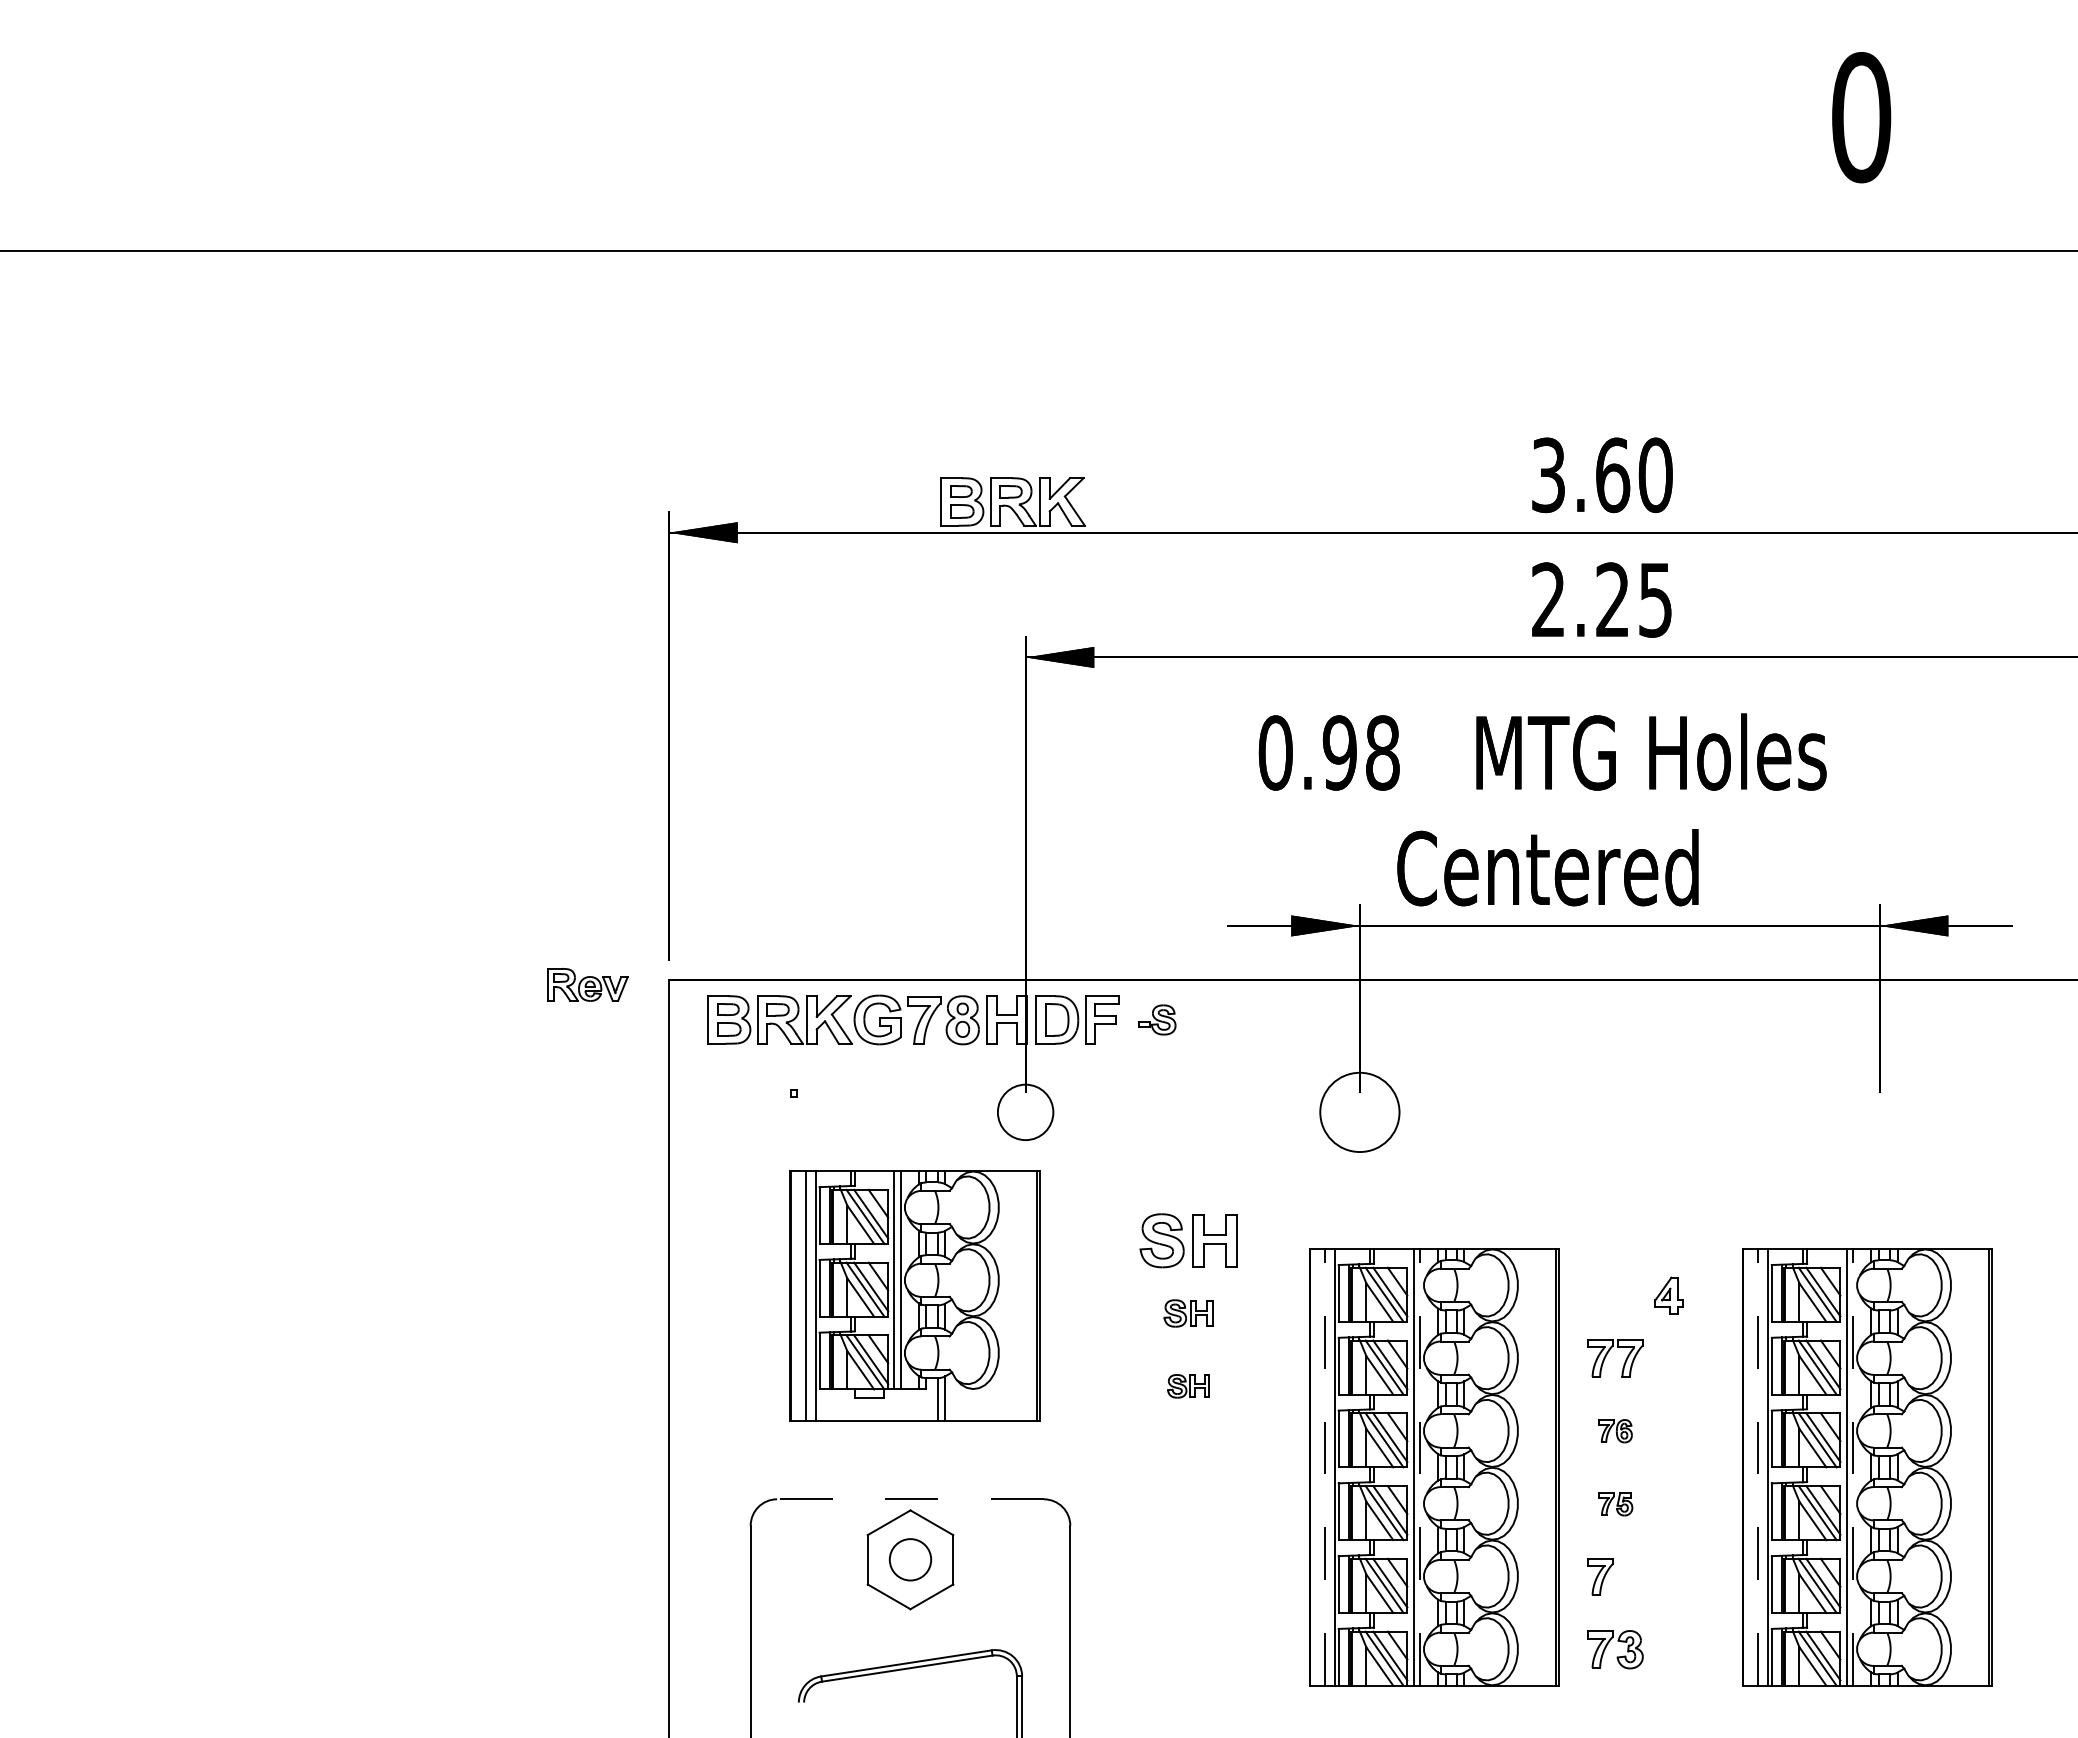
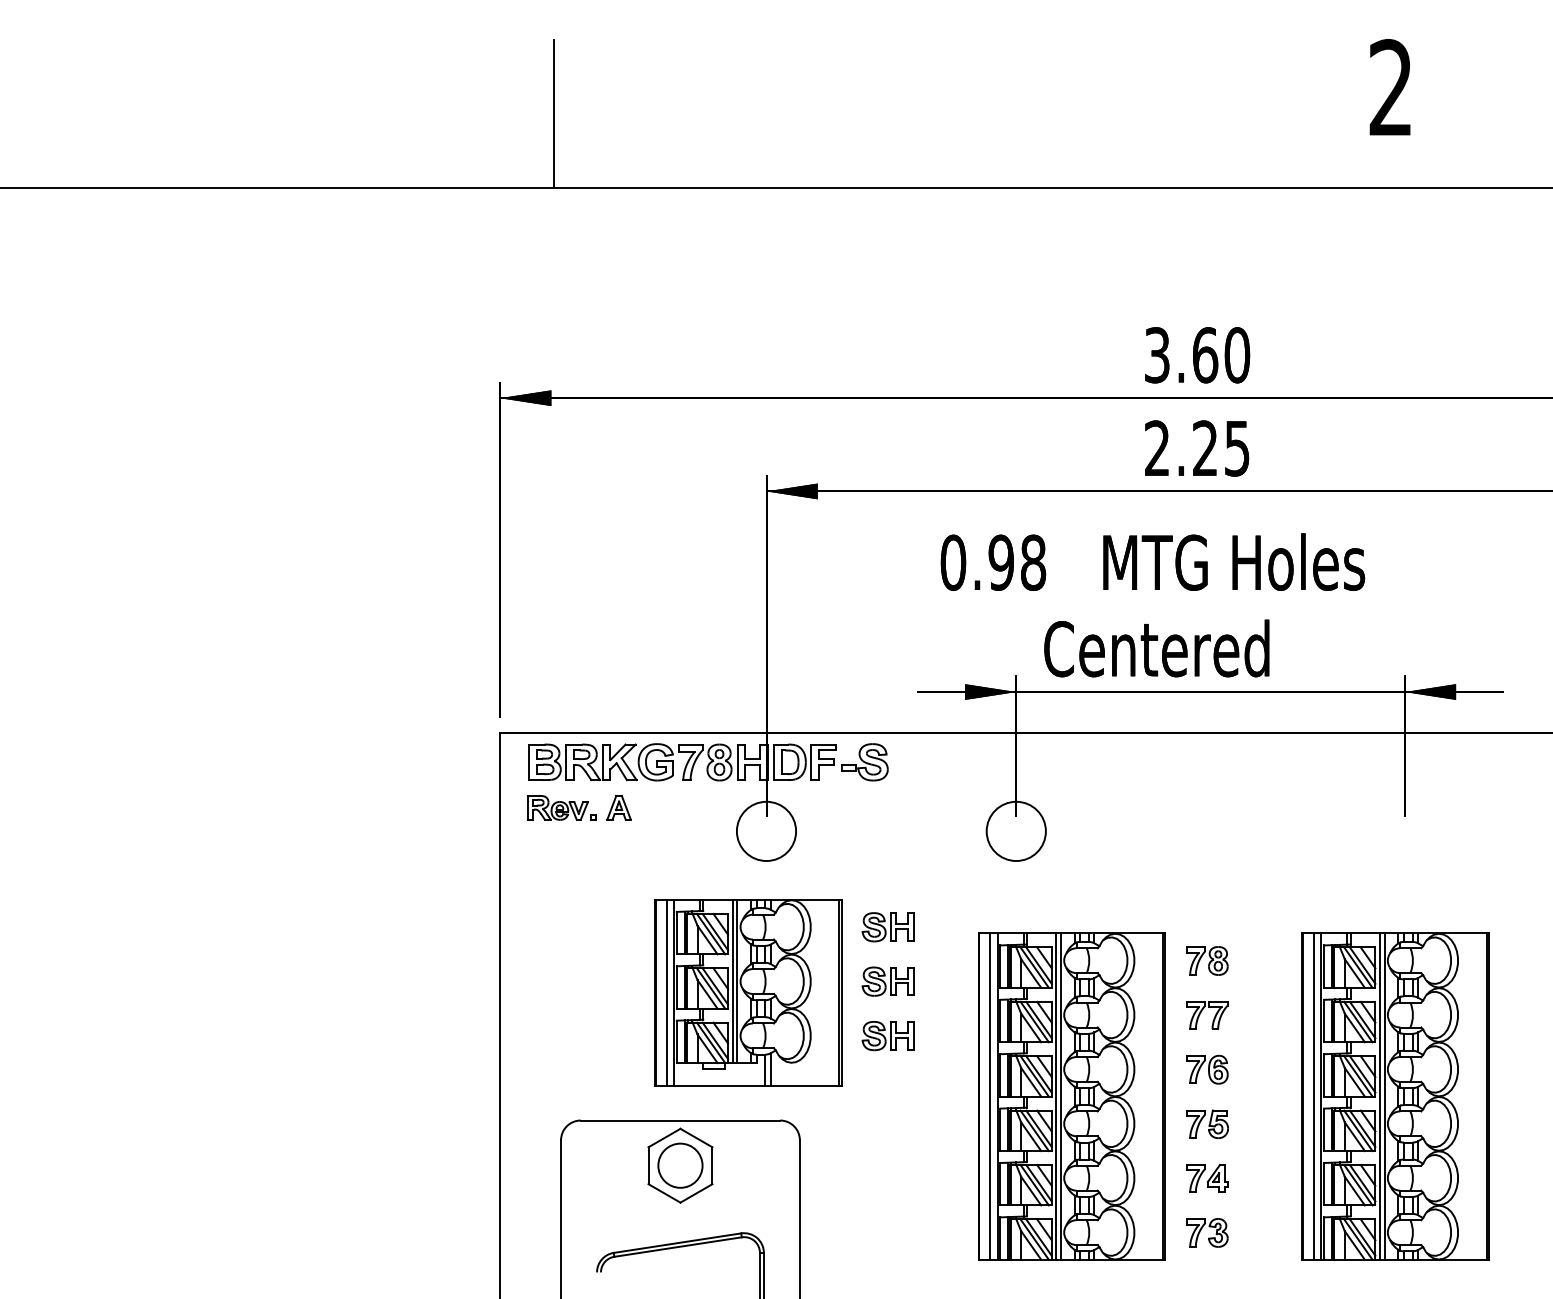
text: (1861, 117) -> (1391, 87), 0 -> 2
line: (740, 151) -> (553, 113), added
part: (1012, 501) -> (756, 374), removed
part: (587, 984) -> (557, 807), moved
part: (1156, 1019) -> (864, 761), size x1.67
part: (827, 1080) -> (618, 807), added
circle: (1025, 1112) -> (766, 831), size x1.43
part: (1188, 1240) -> (888, 927), size x0.71
part: (1615, 1285) -> (1207, 960), added
part: (914, 1295) -> (747, 992), moved
part: (1668, 1295) -> (1217, 1178), moved
part: (1188, 1313) -> (888, 981), size x1.43
part: (1188, 1386) -> (888, 1036), size x1.67
part: (1615, 1430) -> (1207, 1069), size x1.67
line: (1325, 1466) -> (990, 1096), dashed -> solid
line: (1419, 1466) -> (1060, 1096), dashed -> solid
line: (1758, 1466) -> (1314, 1096), dashed -> solid
line: (1852, 1466) -> (1384, 1096), dashed -> solid
line: (910, 1499) -> (680, 1120), dashed -> solid
part: (1615, 1504) -> (1207, 1124), size x1.67
circle: (910, 1559) -> (680, 1165), size x1.43

